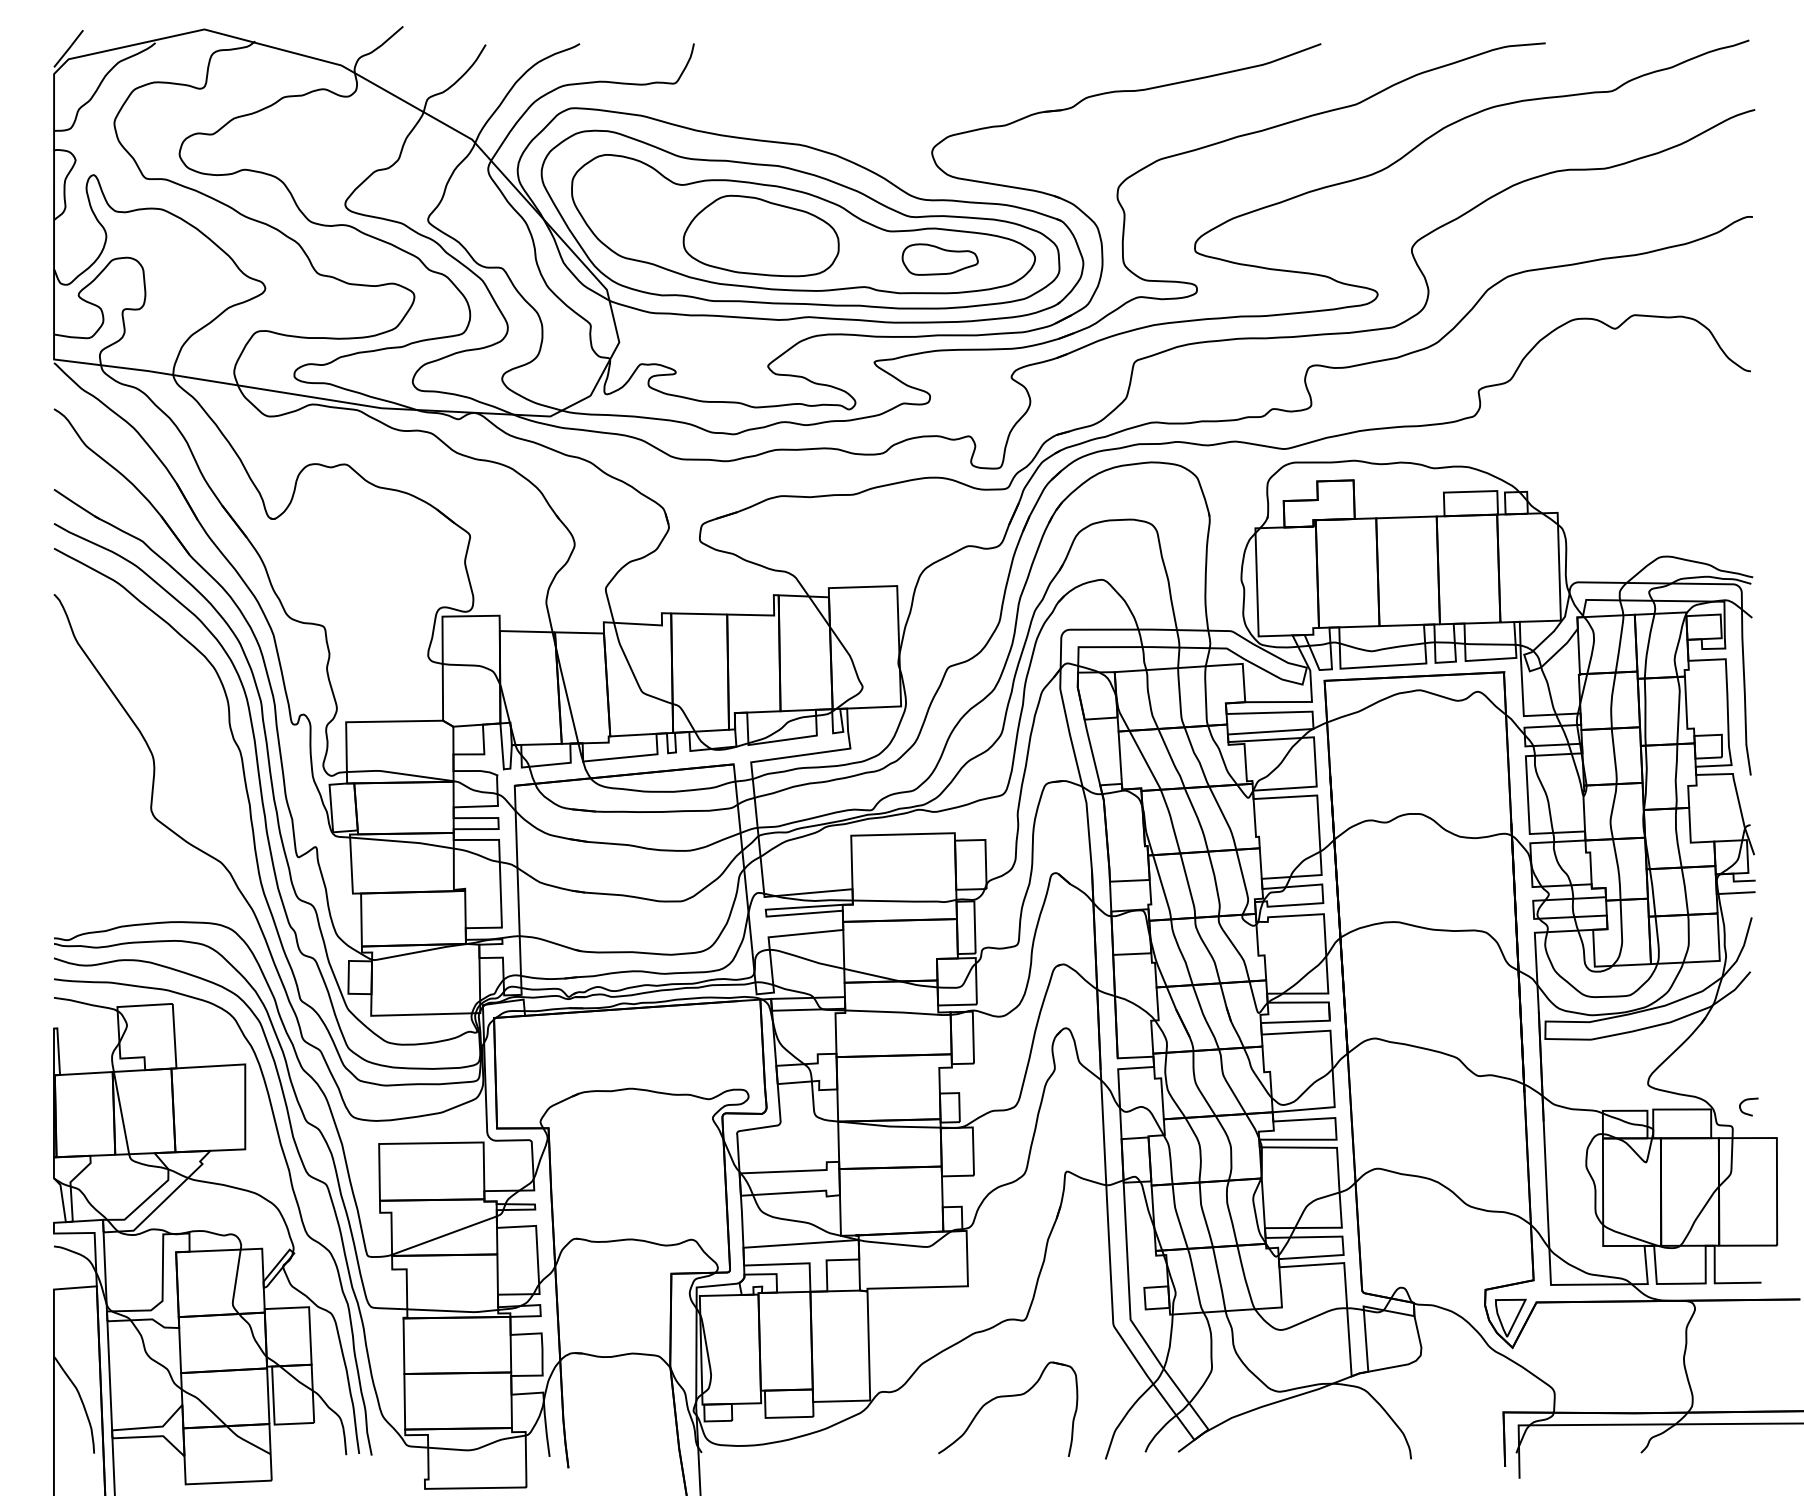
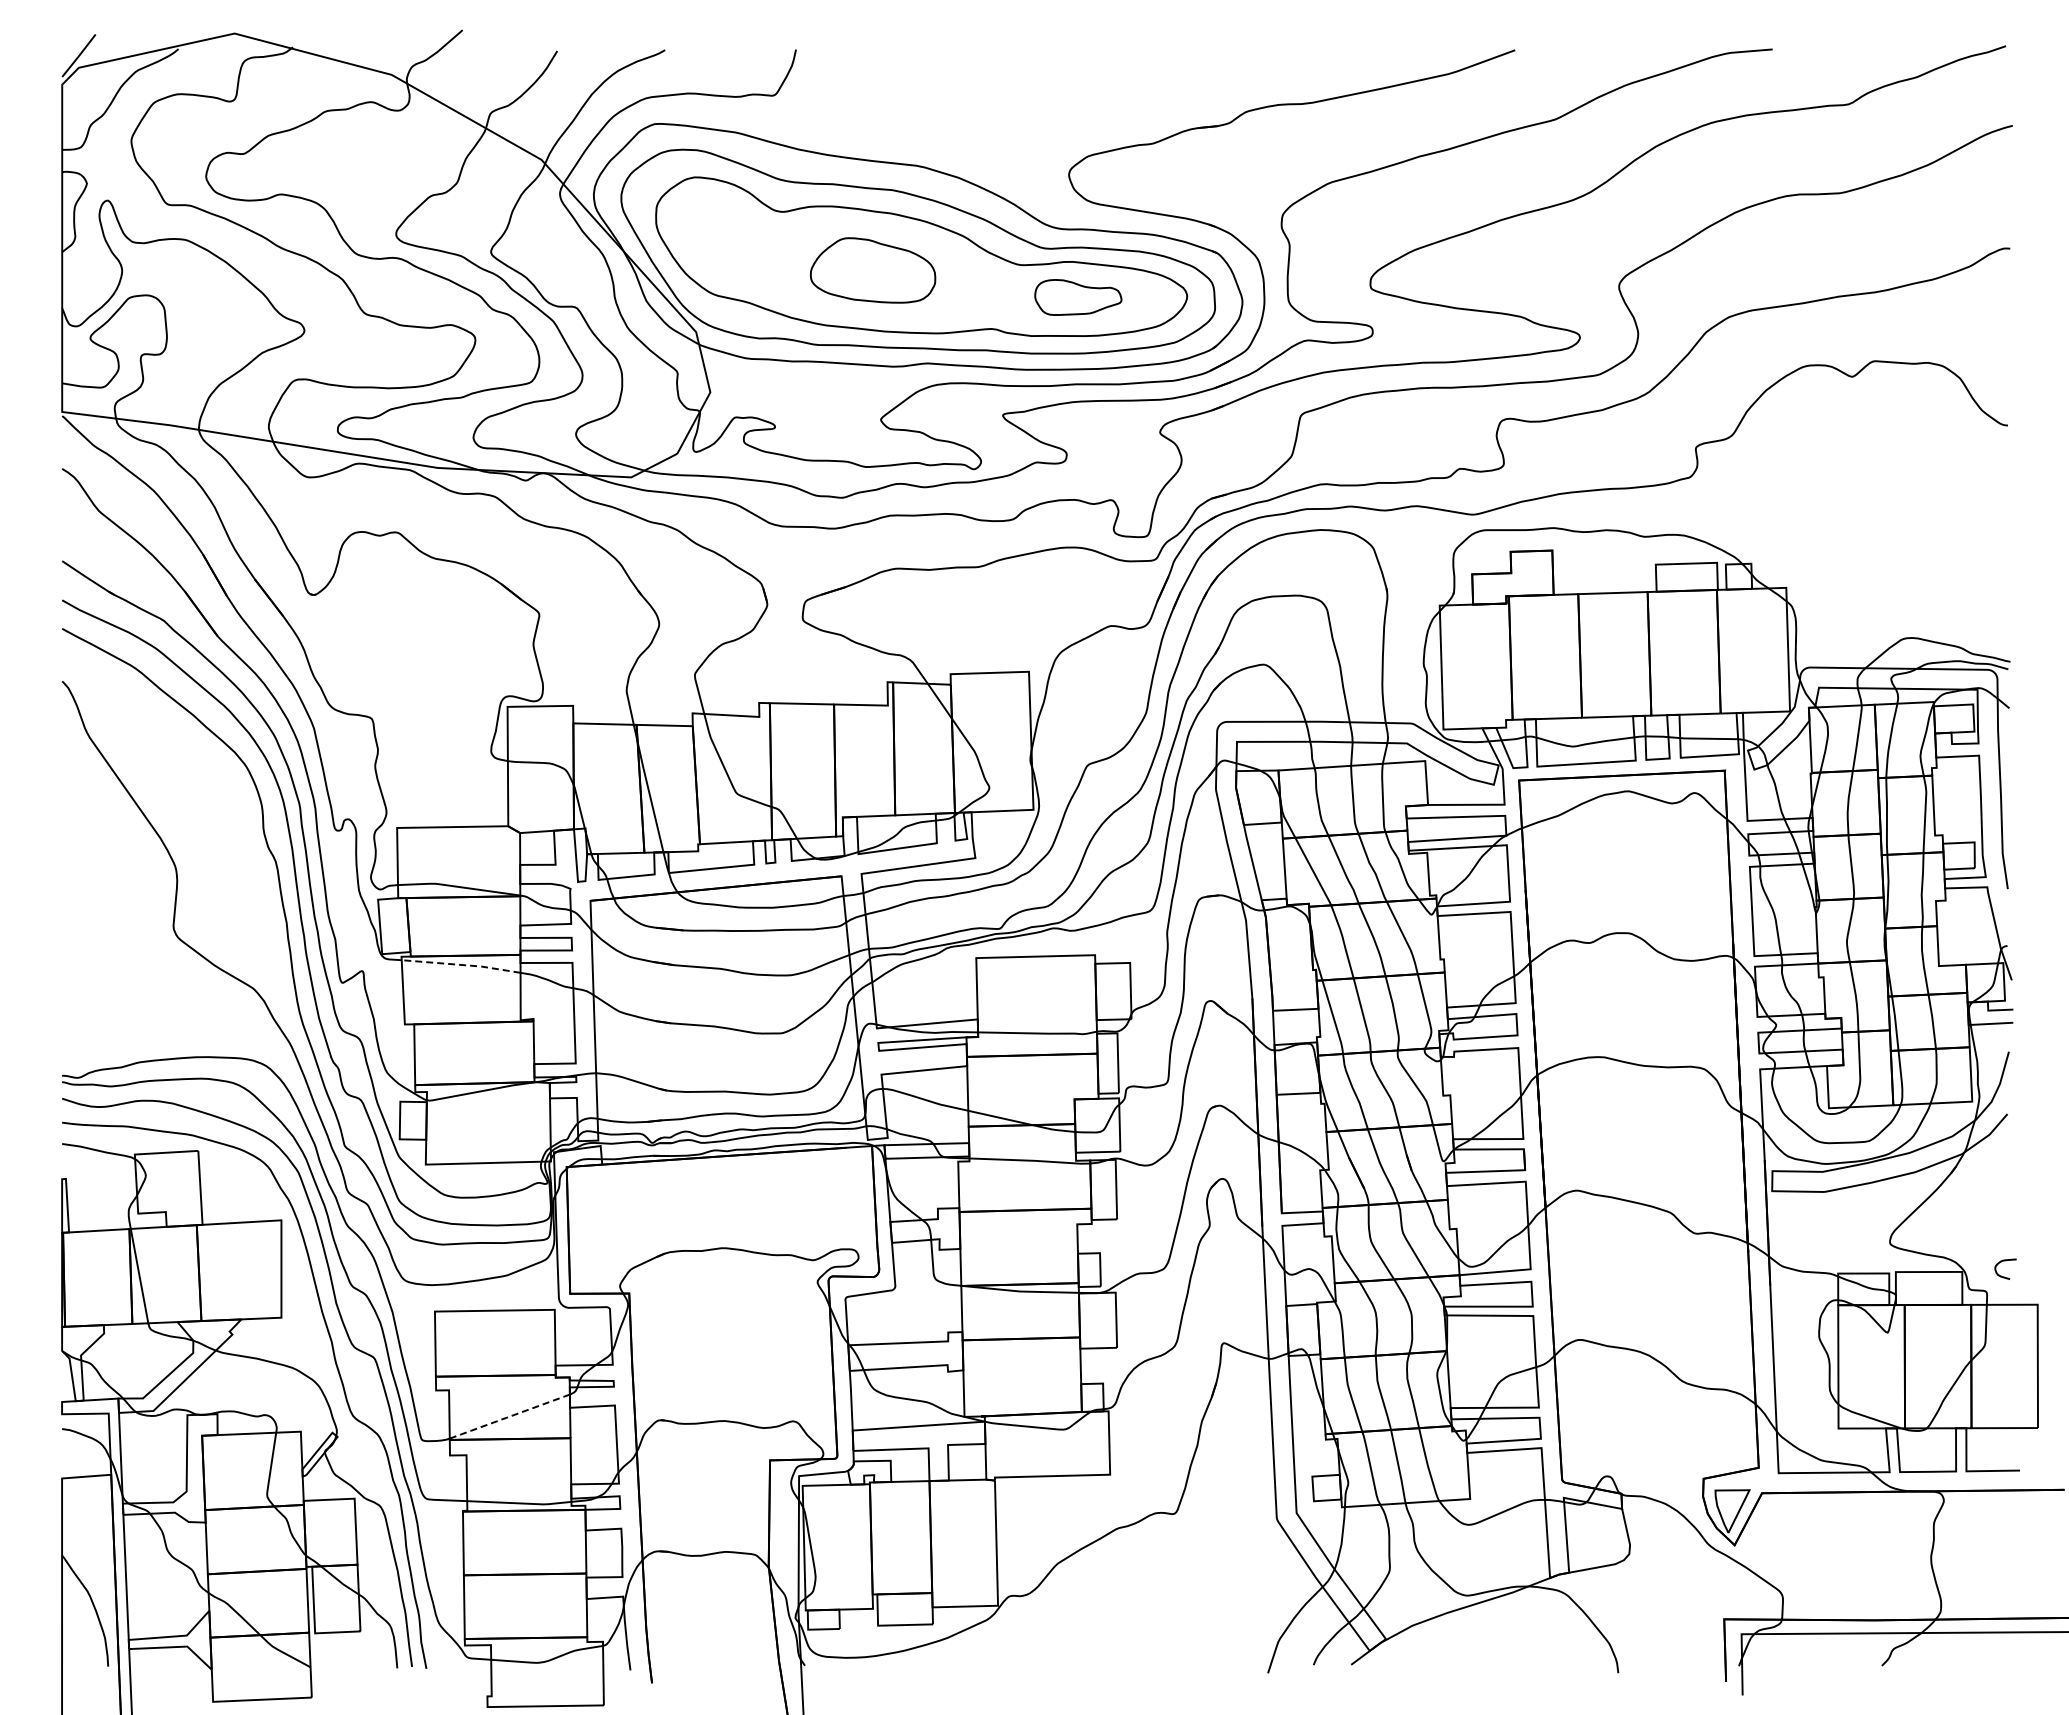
part: (760, 236) -> (872, 270), size x0.7
line: (402, 842) -> (461, 965), solid -> dashed
line: (444, 1235) -> (509, 1416), solid -> dashed
part: (1008, 1396) -> (1156, 1601), removed

